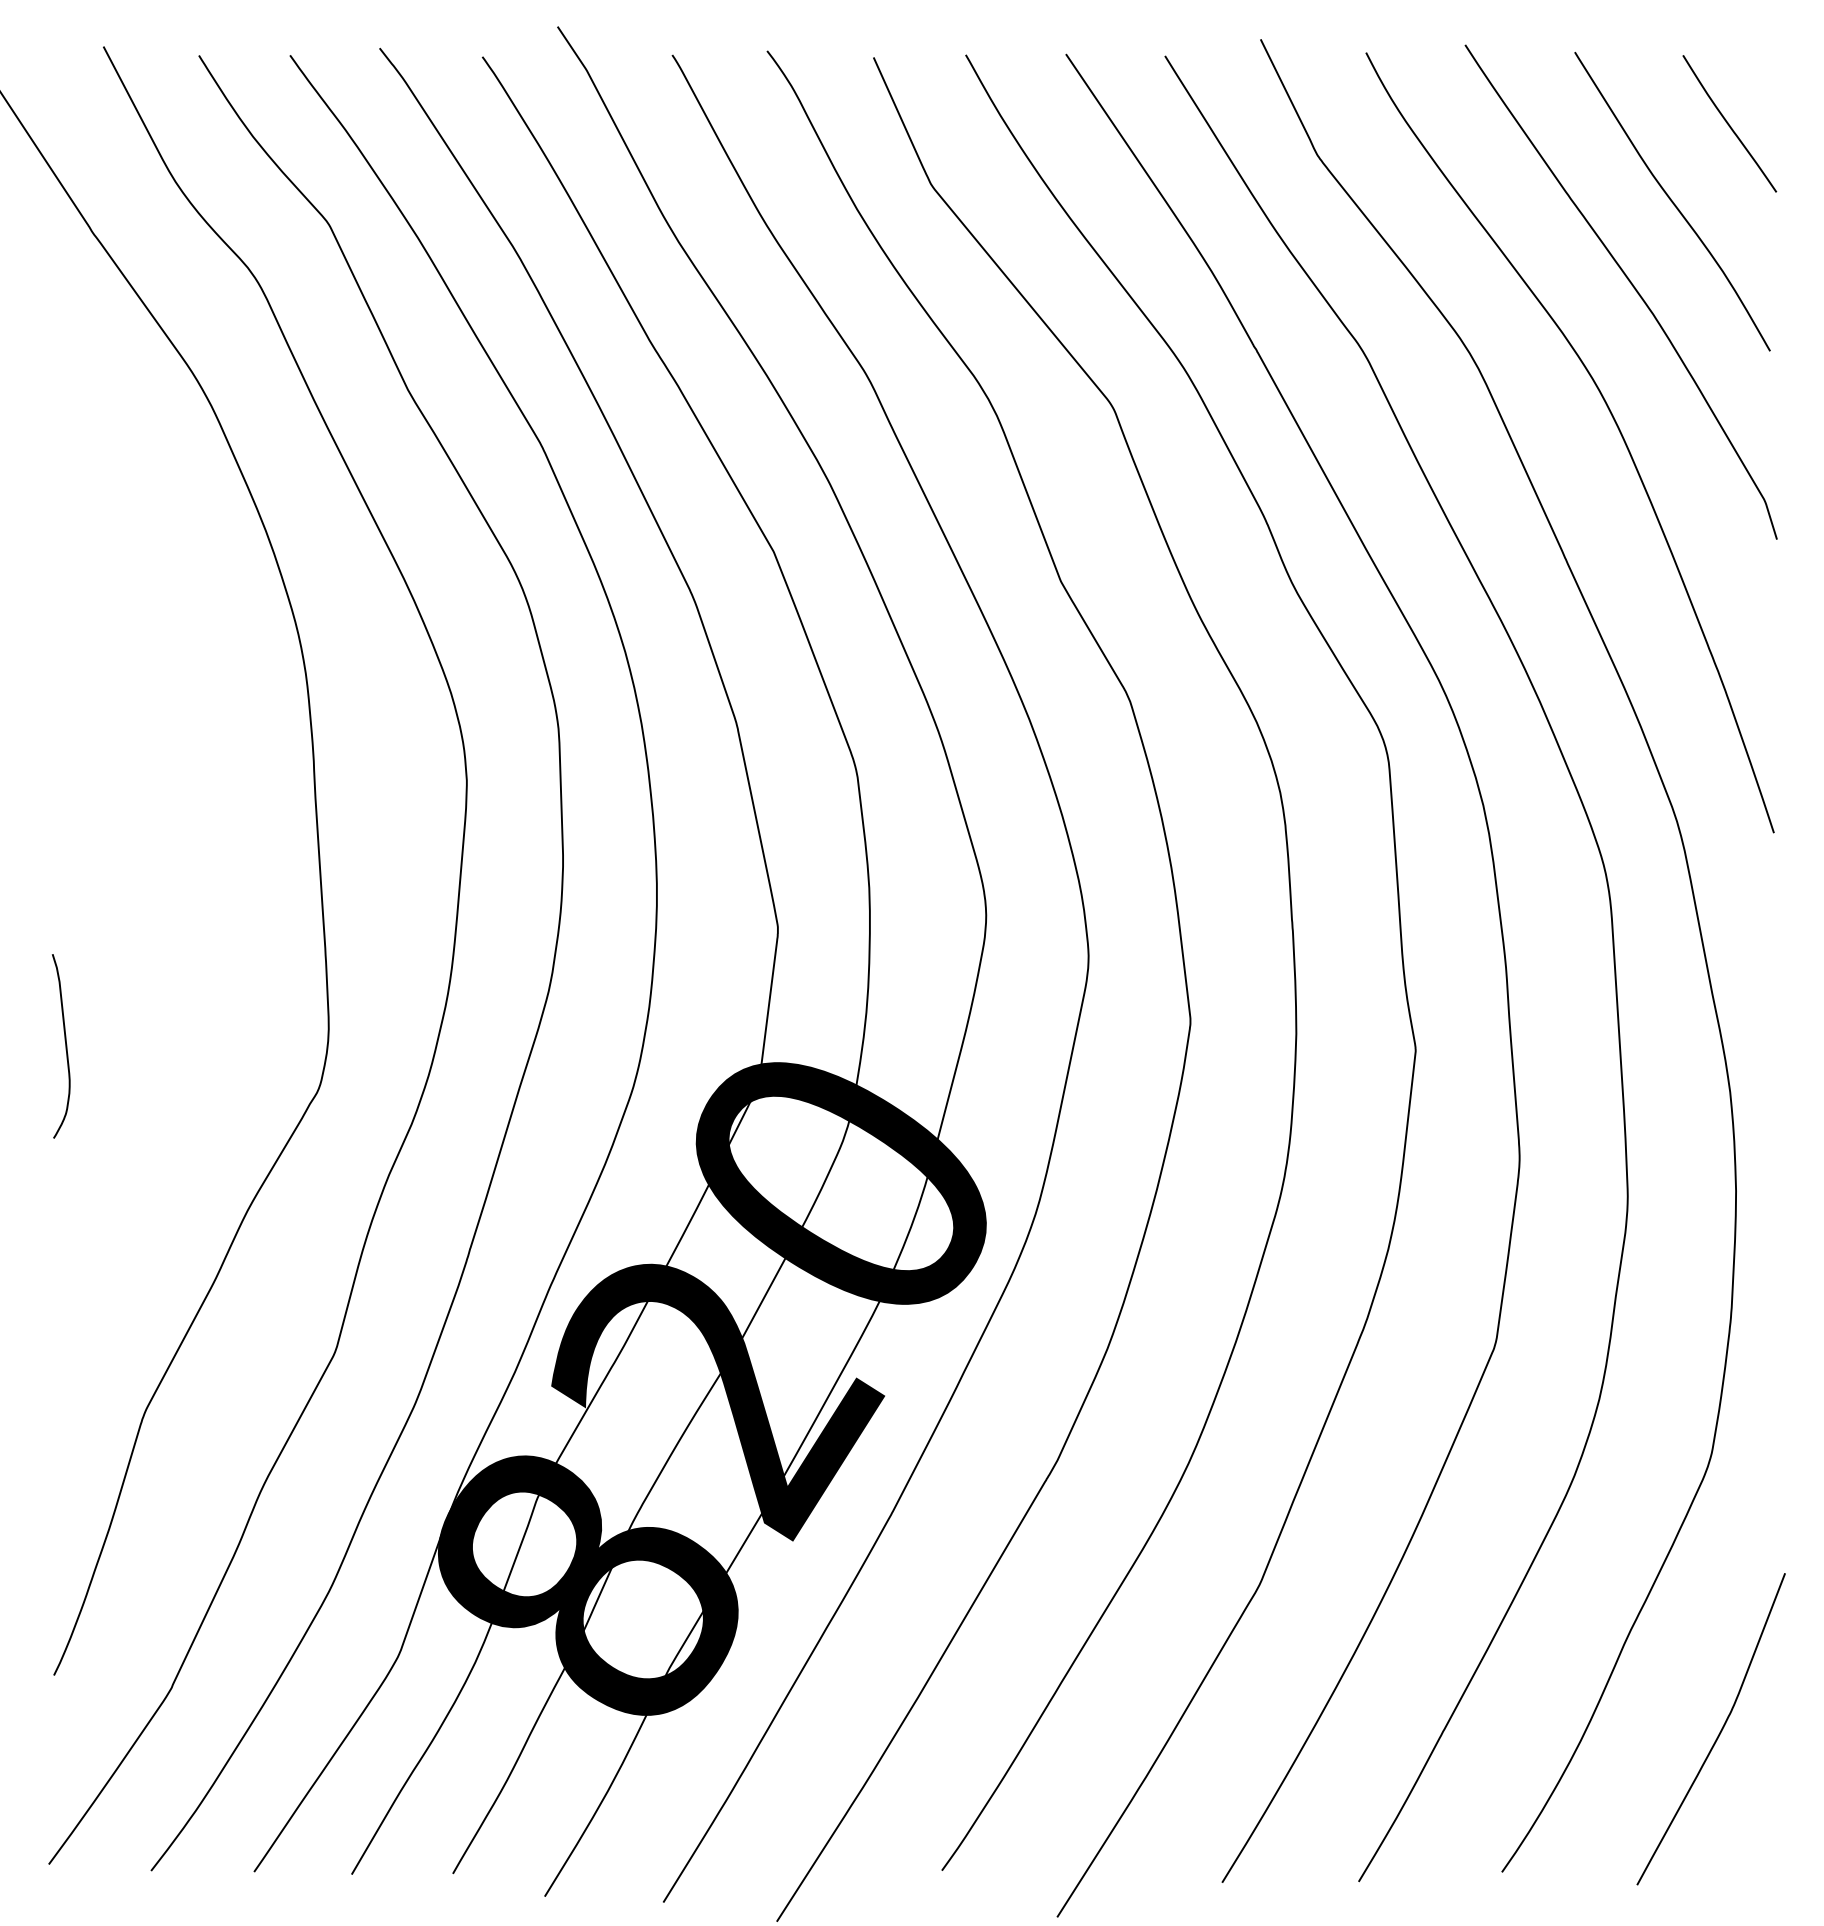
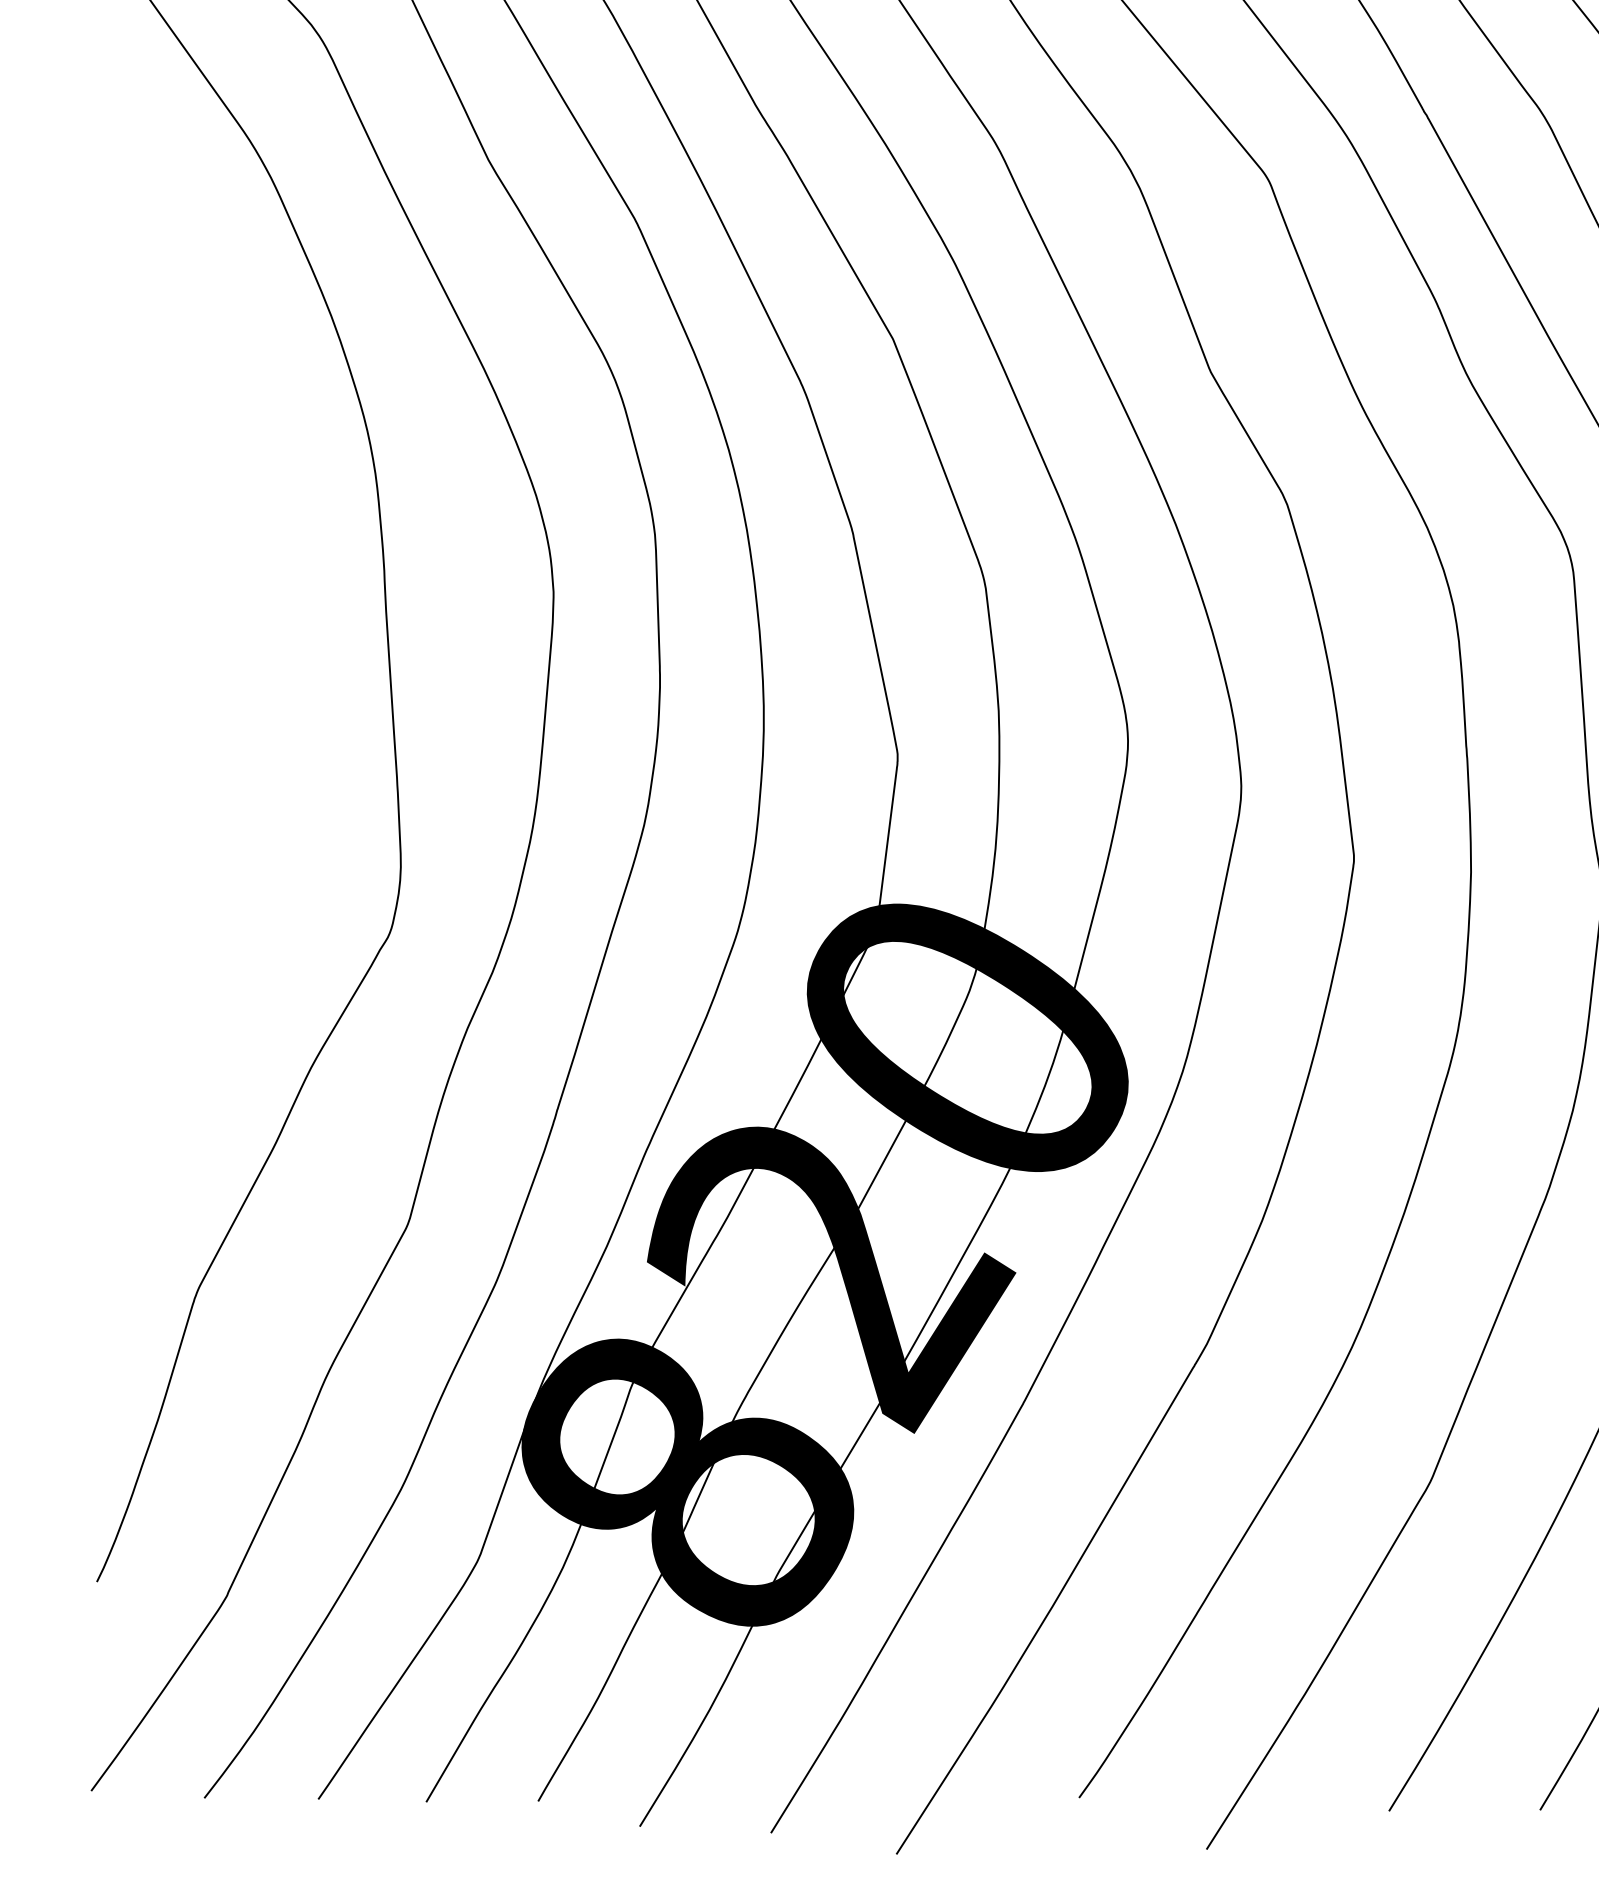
curve: (65, 1046) -> (109, 886), removed

